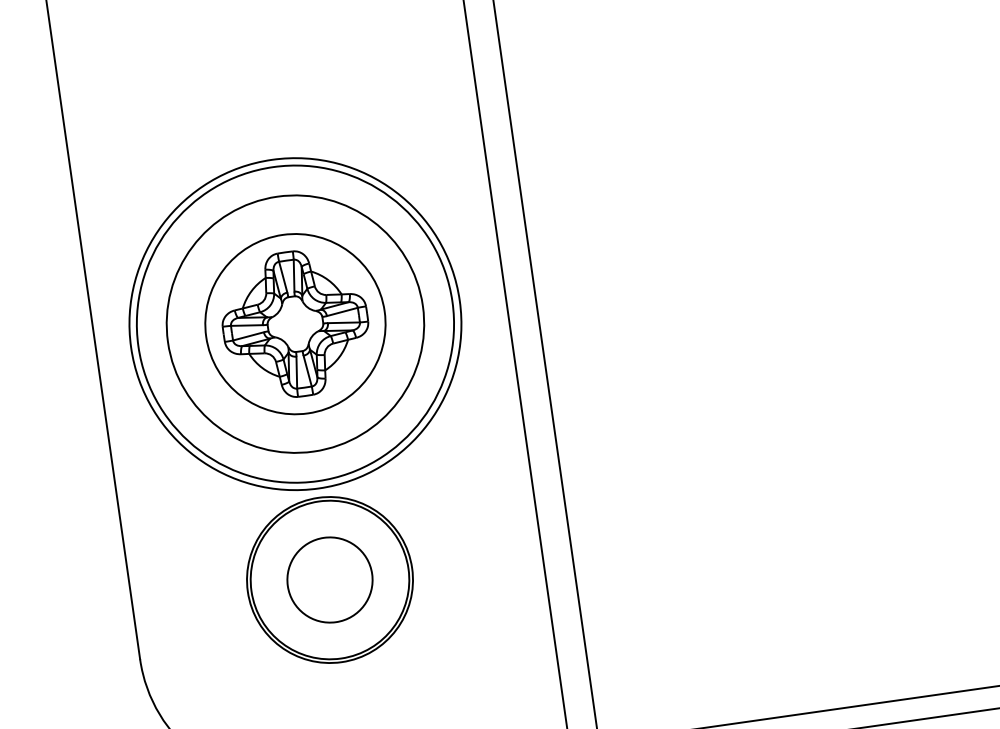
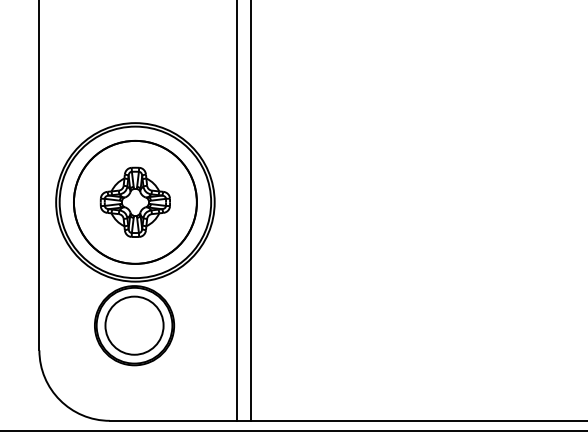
circle: (293, 322) -> (134, 201), size x1.43
circle: (329, 579) -> (134, 325), size x1.43

